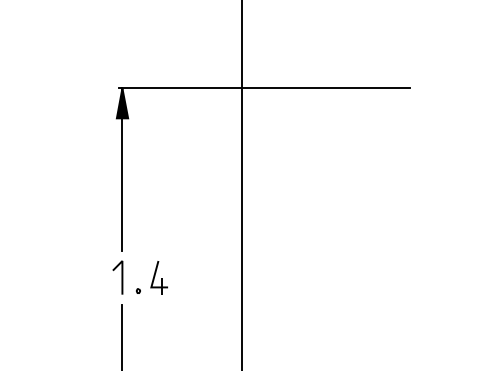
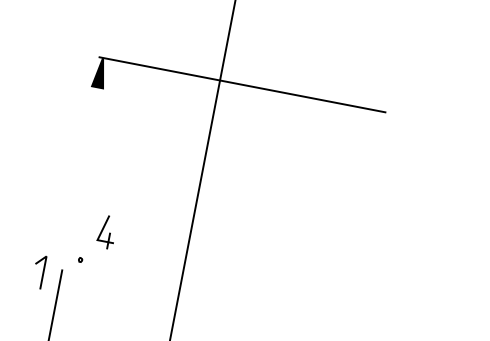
line: (122, 169) -> (87, 137), removed
line: (121, 277) -> (42, 272), moved
part: (158, 277) -> (106, 231), moved

